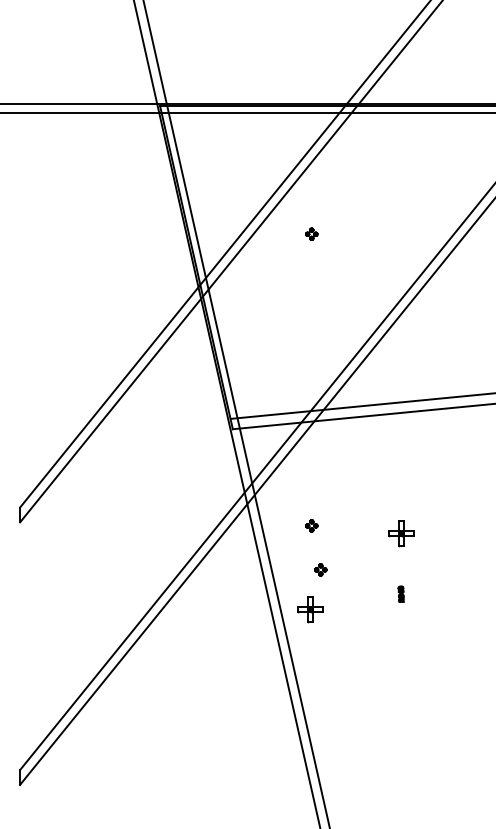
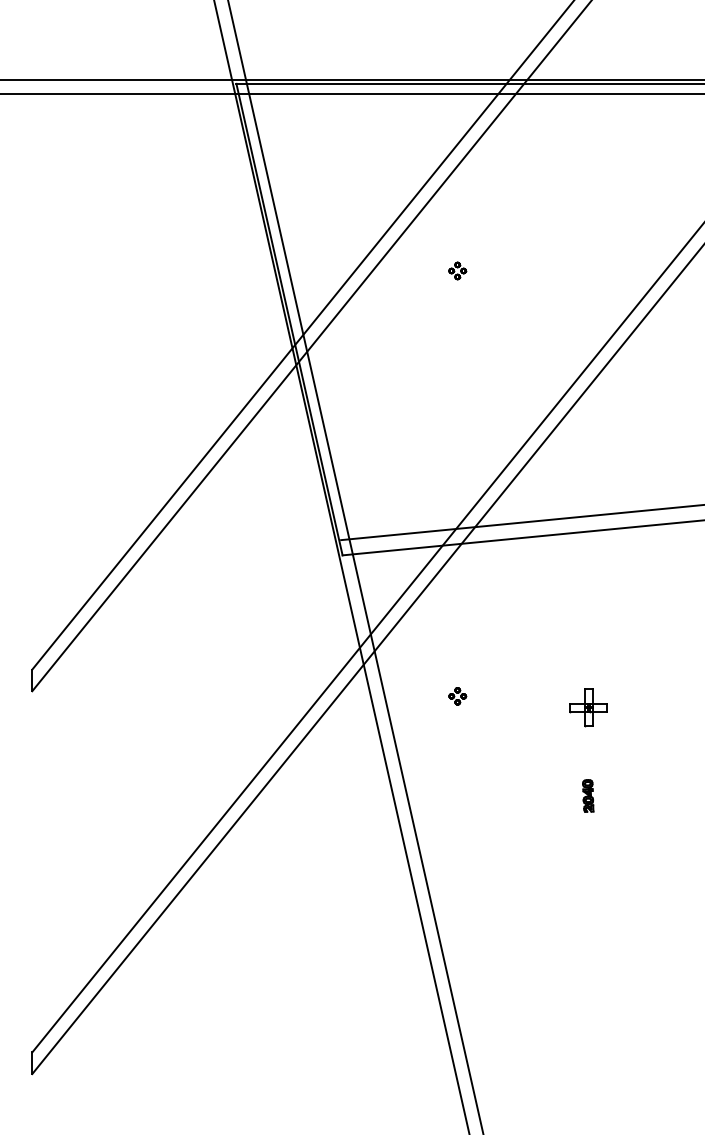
part: (320, 569) -> (470, 759), removed
part: (400, 594) -> (587, 796), size x1.43
part: (310, 609) -> (455, 818), removed

